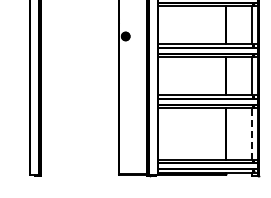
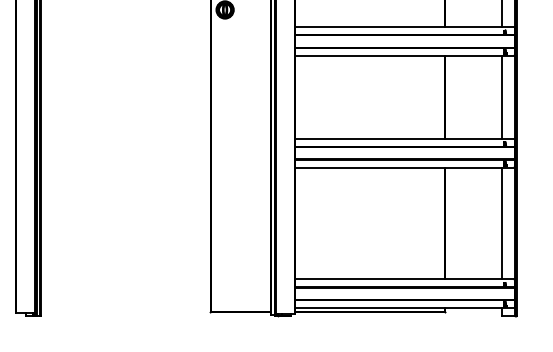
line: (252, 134) -> (502, 224), dashed -> solid

